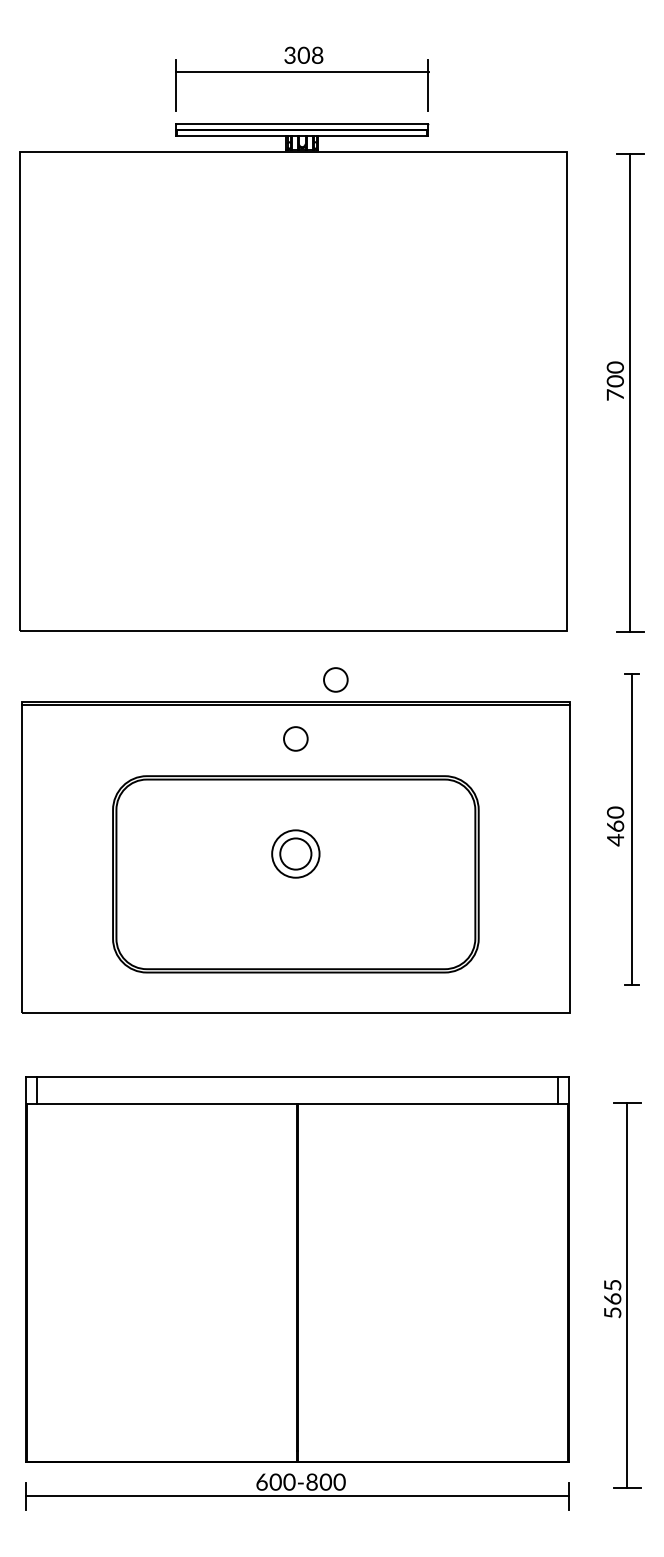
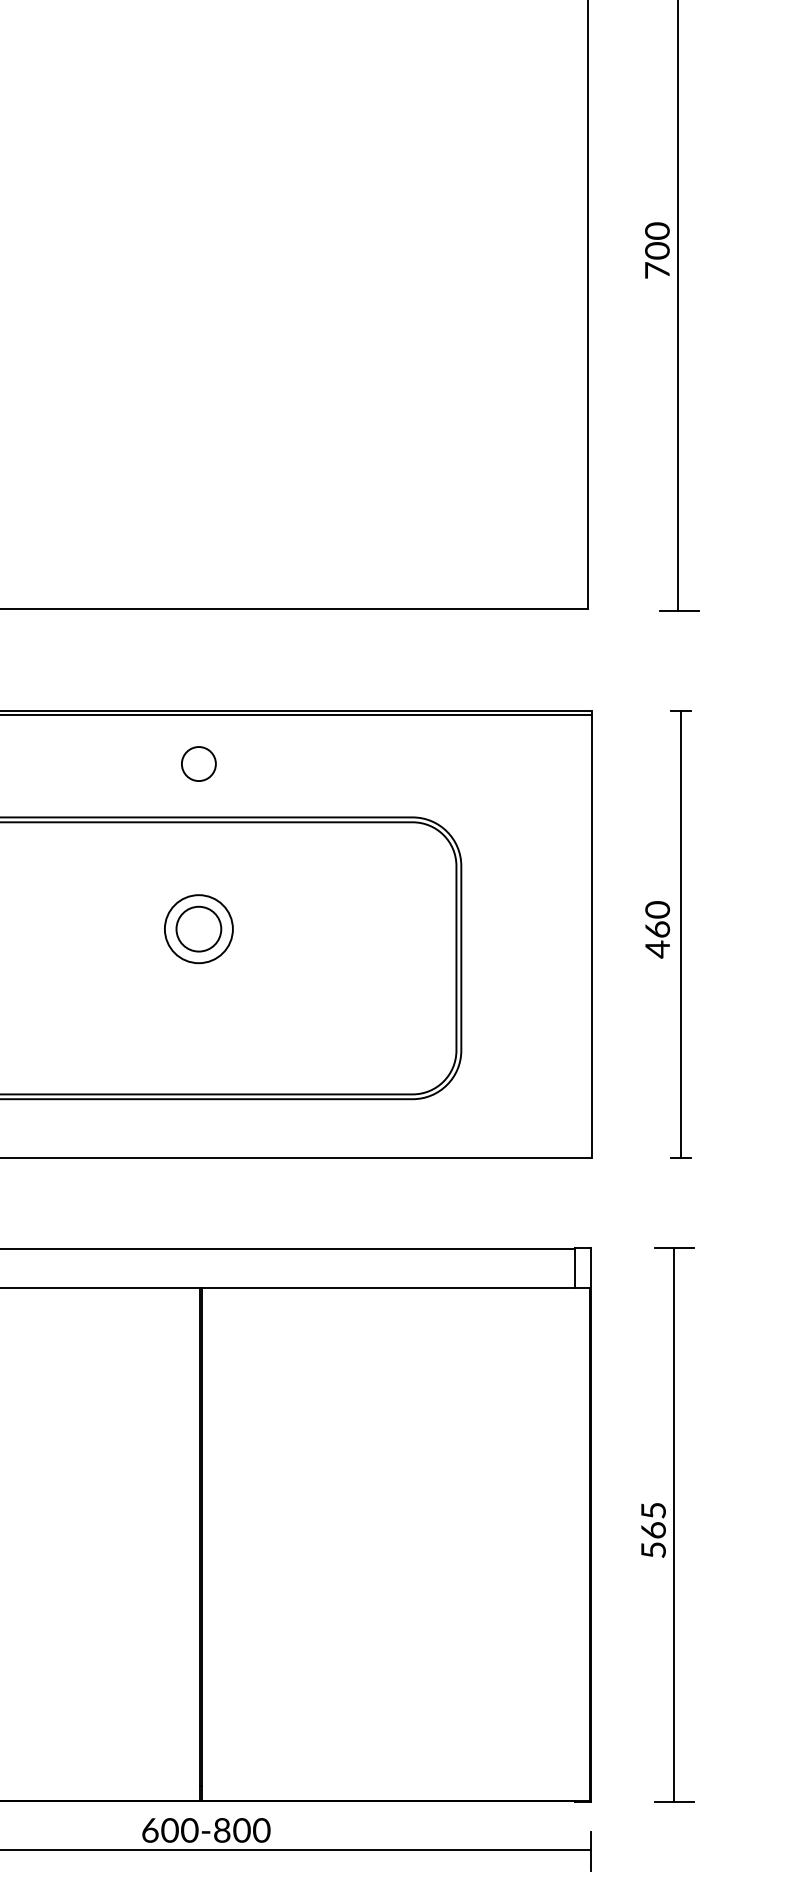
circle: (335, 679) -> (255, 678), removed
part: (623, 829) -> (669, 934), moved
part: (622, 1295) -> (667, 1525), moved

